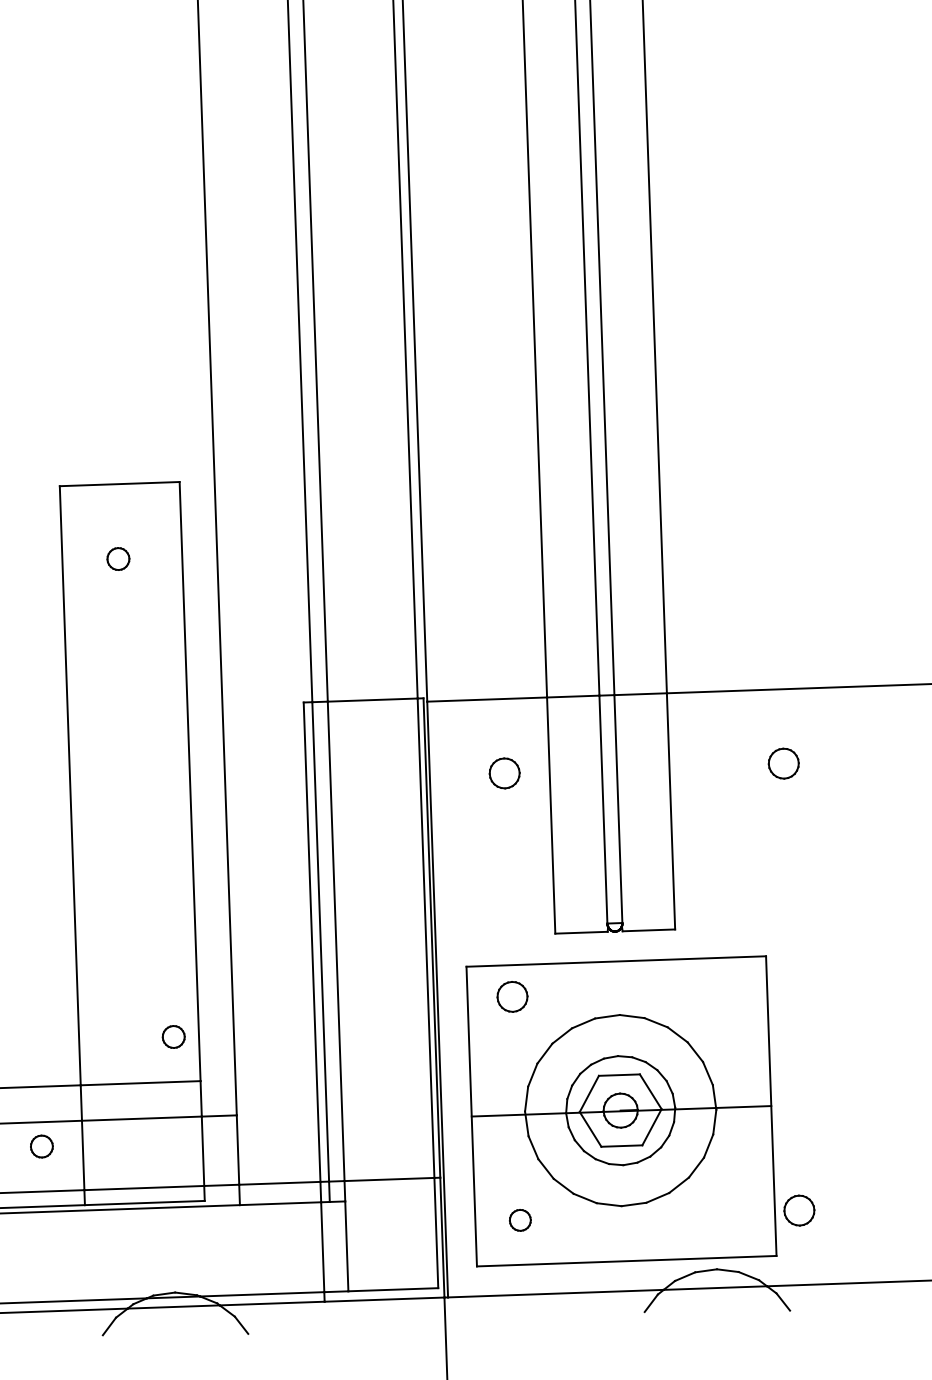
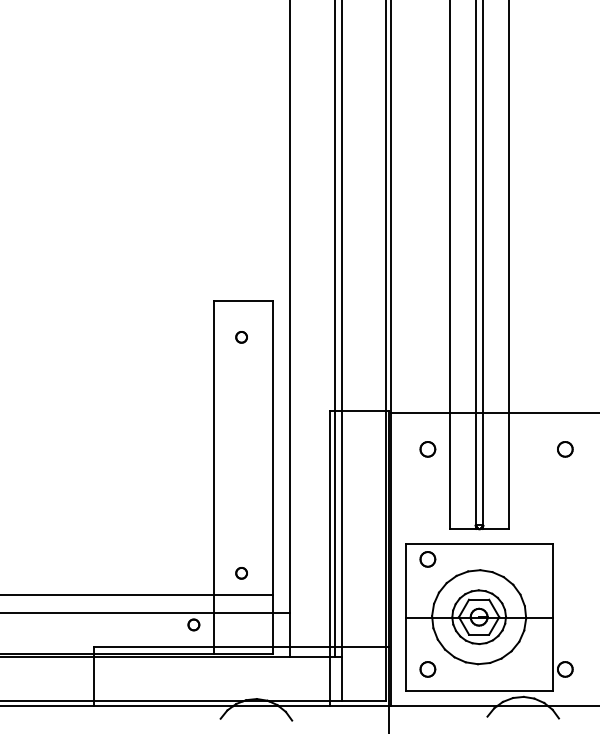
part: (173, 1037) -> (241, 573), moved
part: (519, 1220) -> (427, 669), size x1.43

